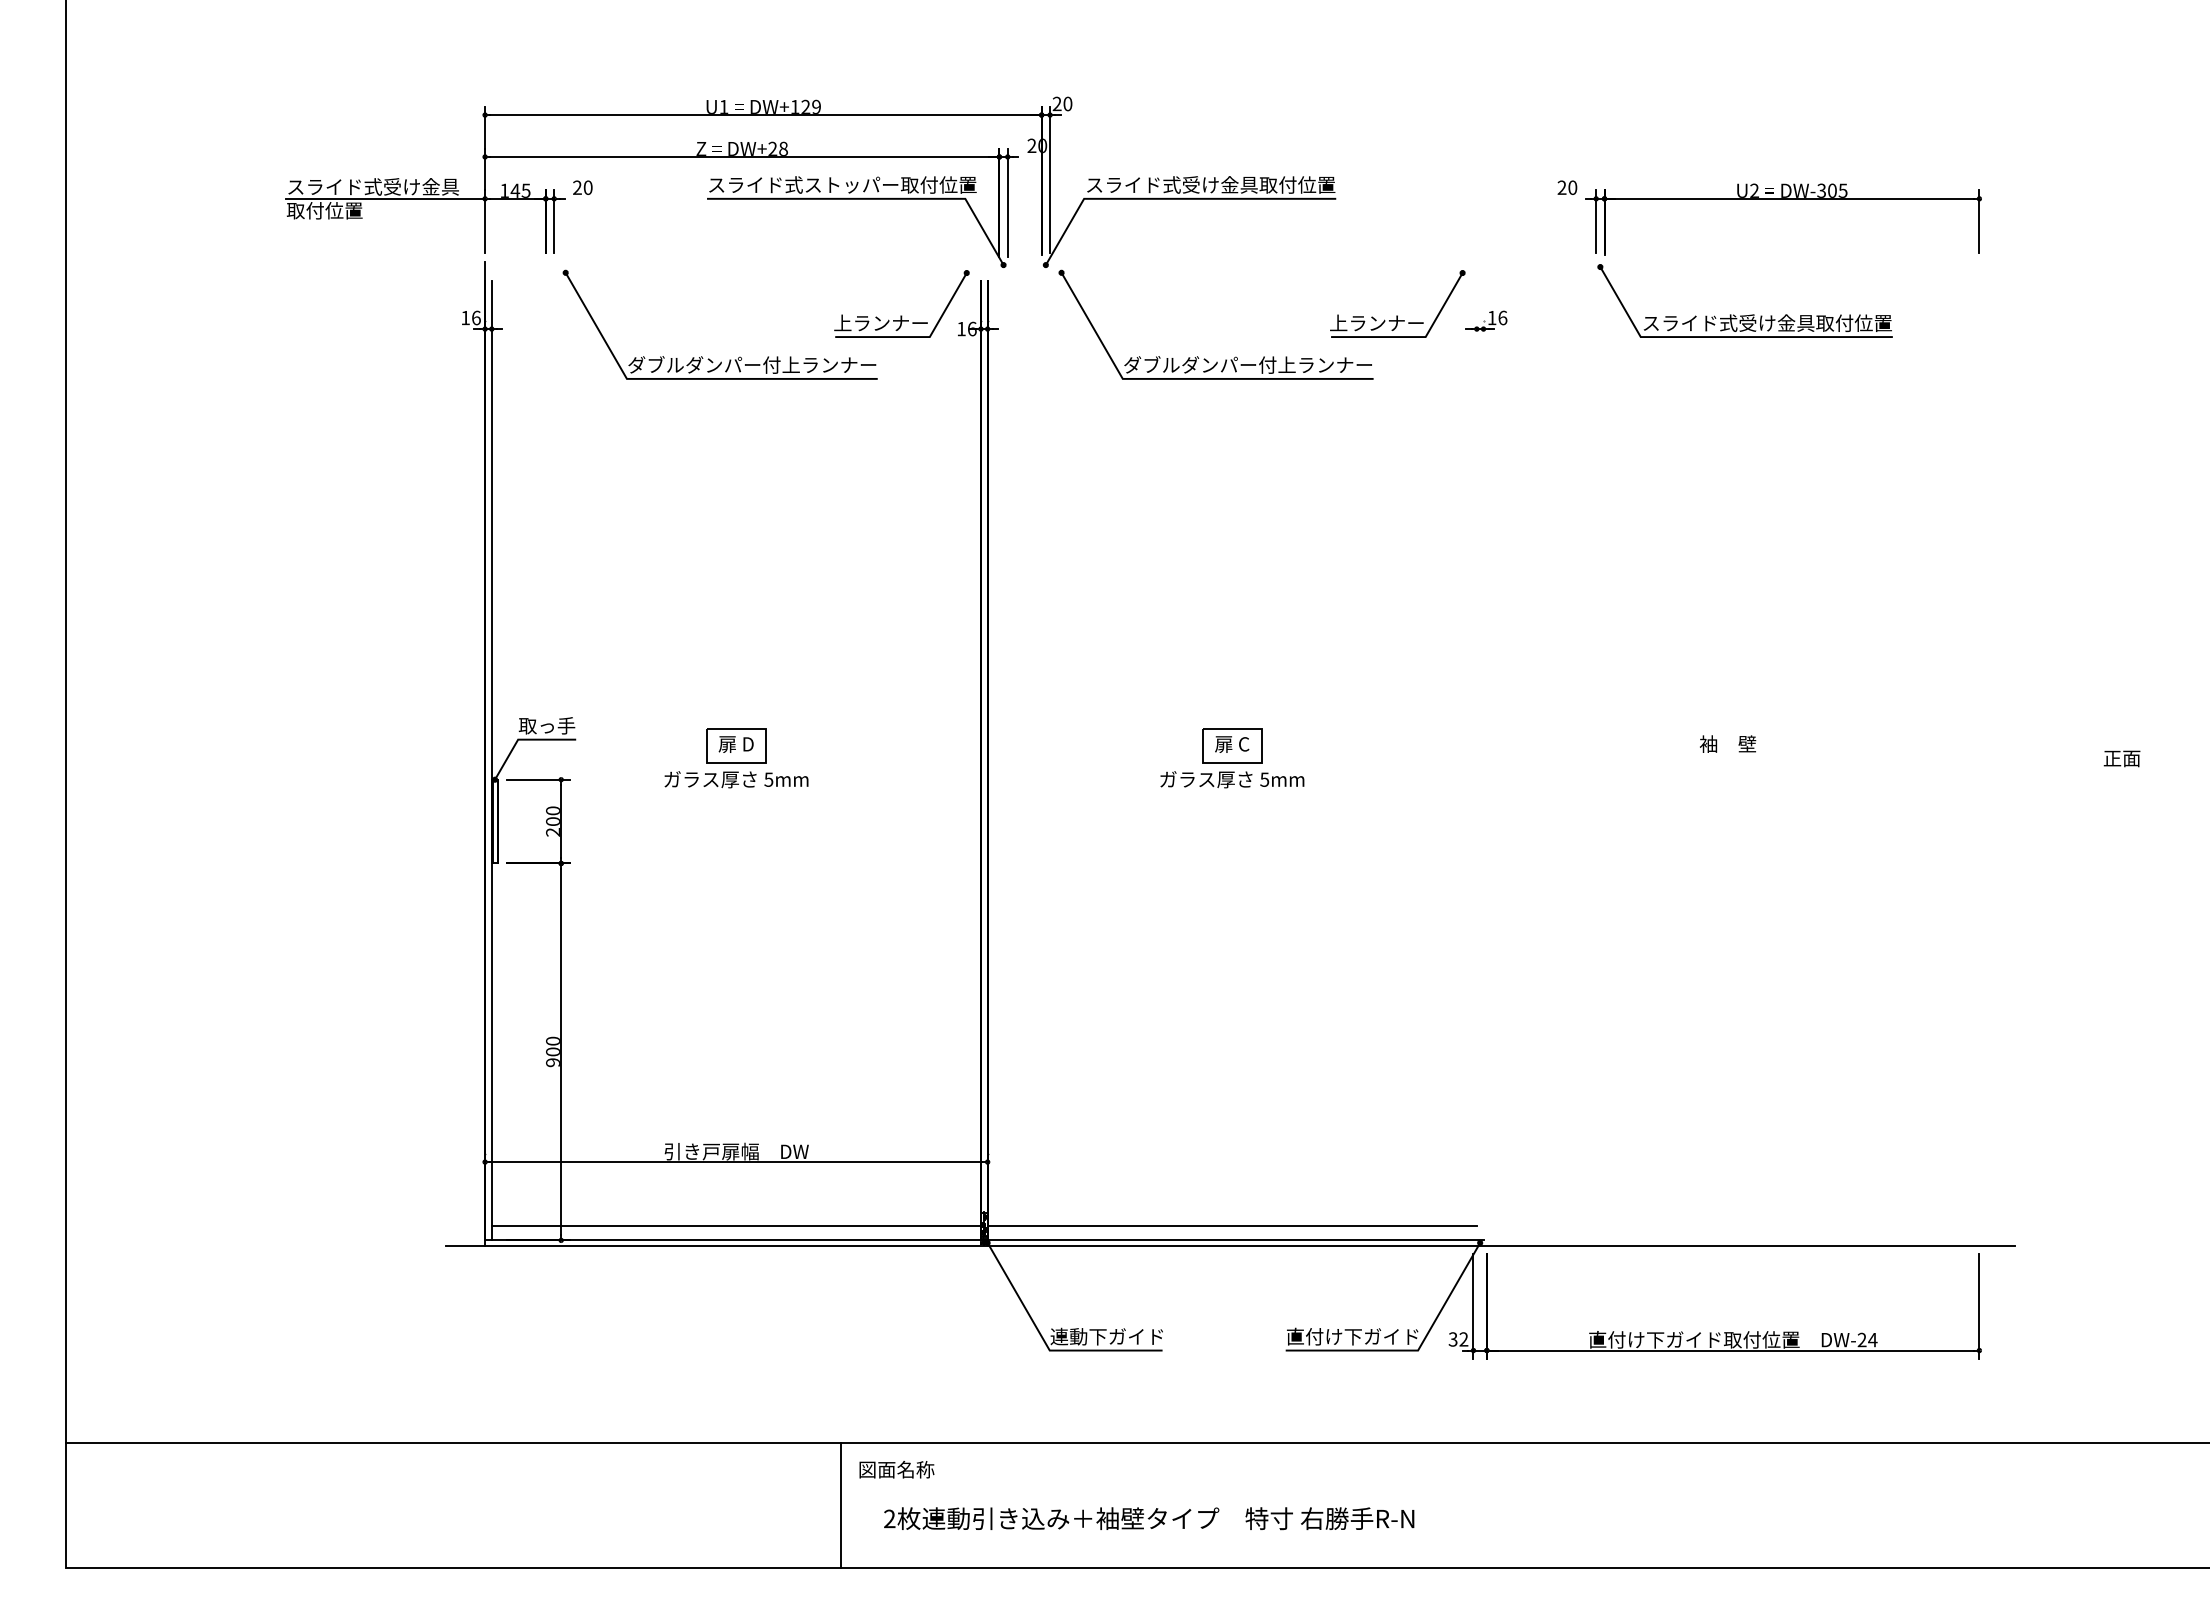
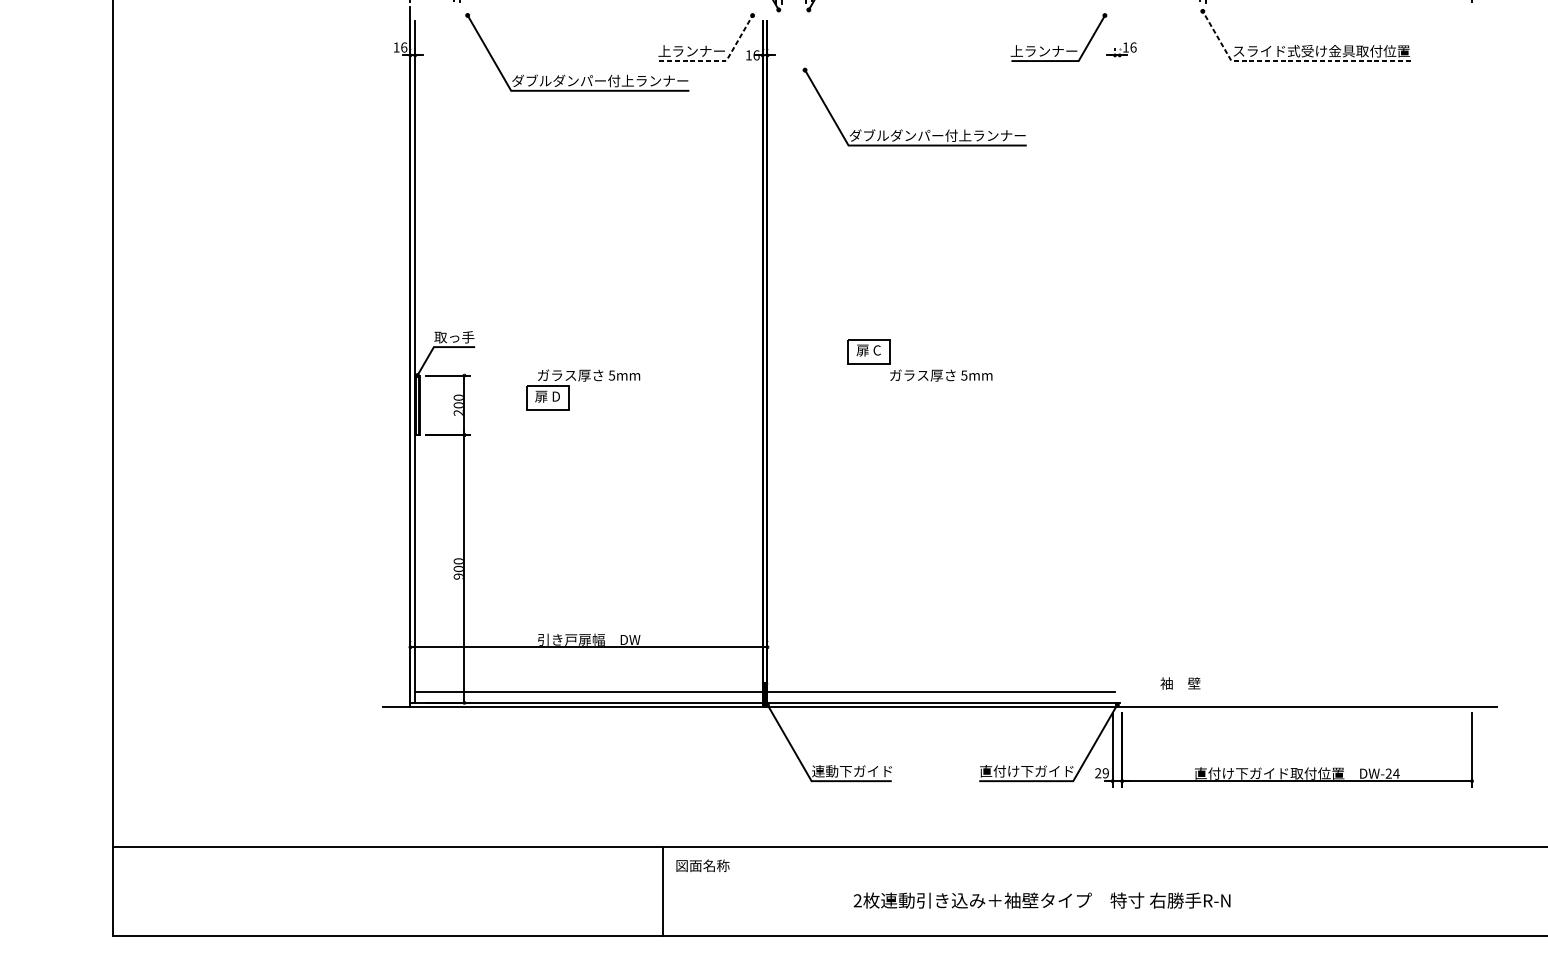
line: (919, 337) -> (719, 61), solid -> dashed
line: (1725, 337) -> (1291, 61), solid -> dashed
part: (1204, 358) -> (906, 131), moved
text: (1728, 743) -> (1180, 683), moved
part: (736, 745) -> (547, 397), moved
part: (1232, 745) -> (868, 351), moved
text: (1458, 1339) -> (1102, 773), 32 -> 29
text: (1149, 1518) -> (1042, 900), moved

